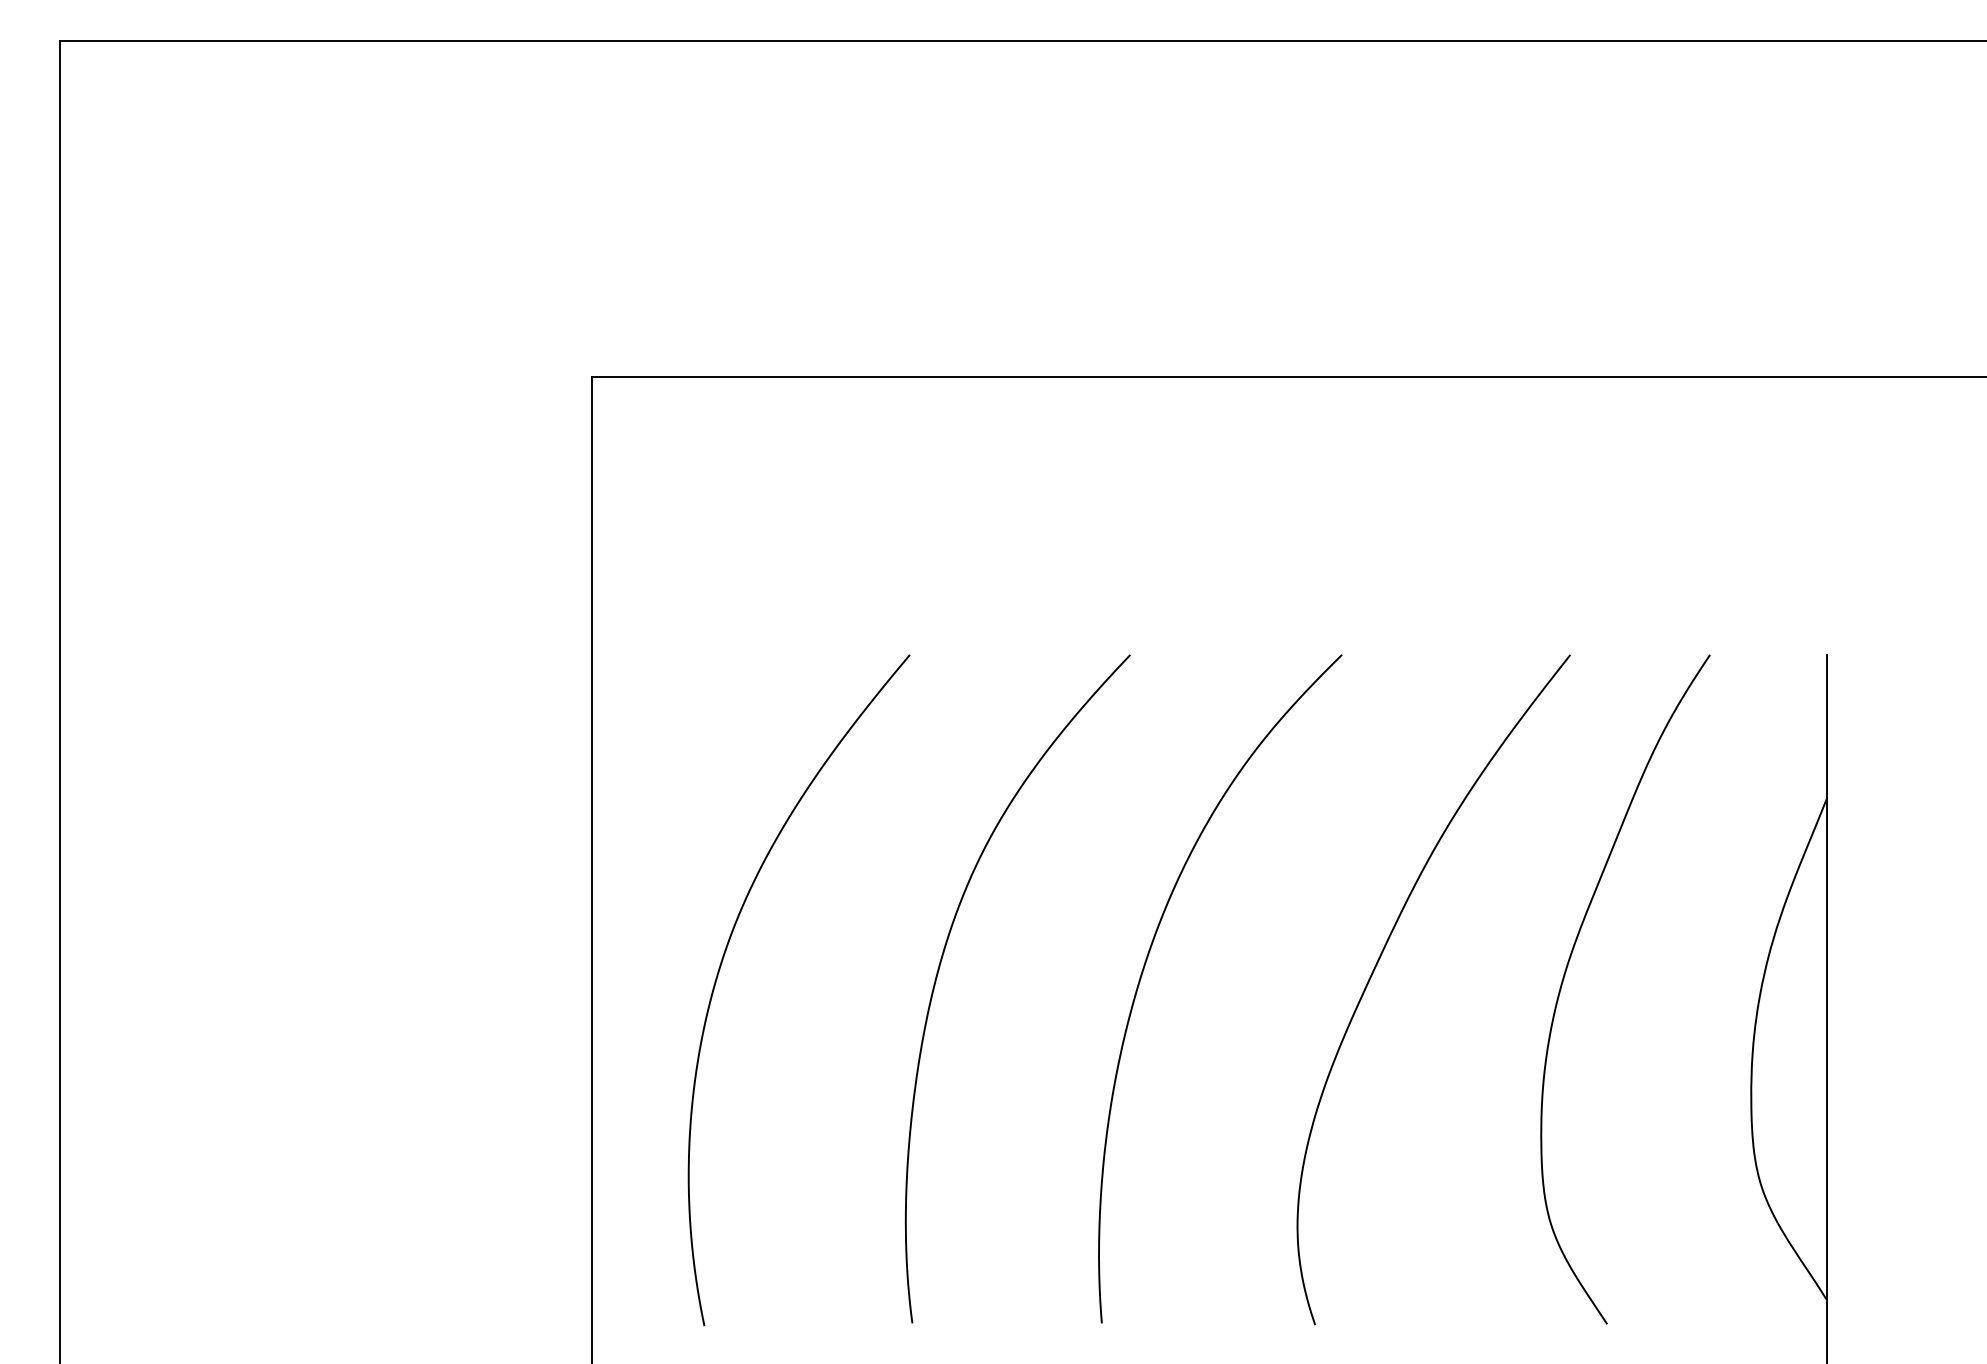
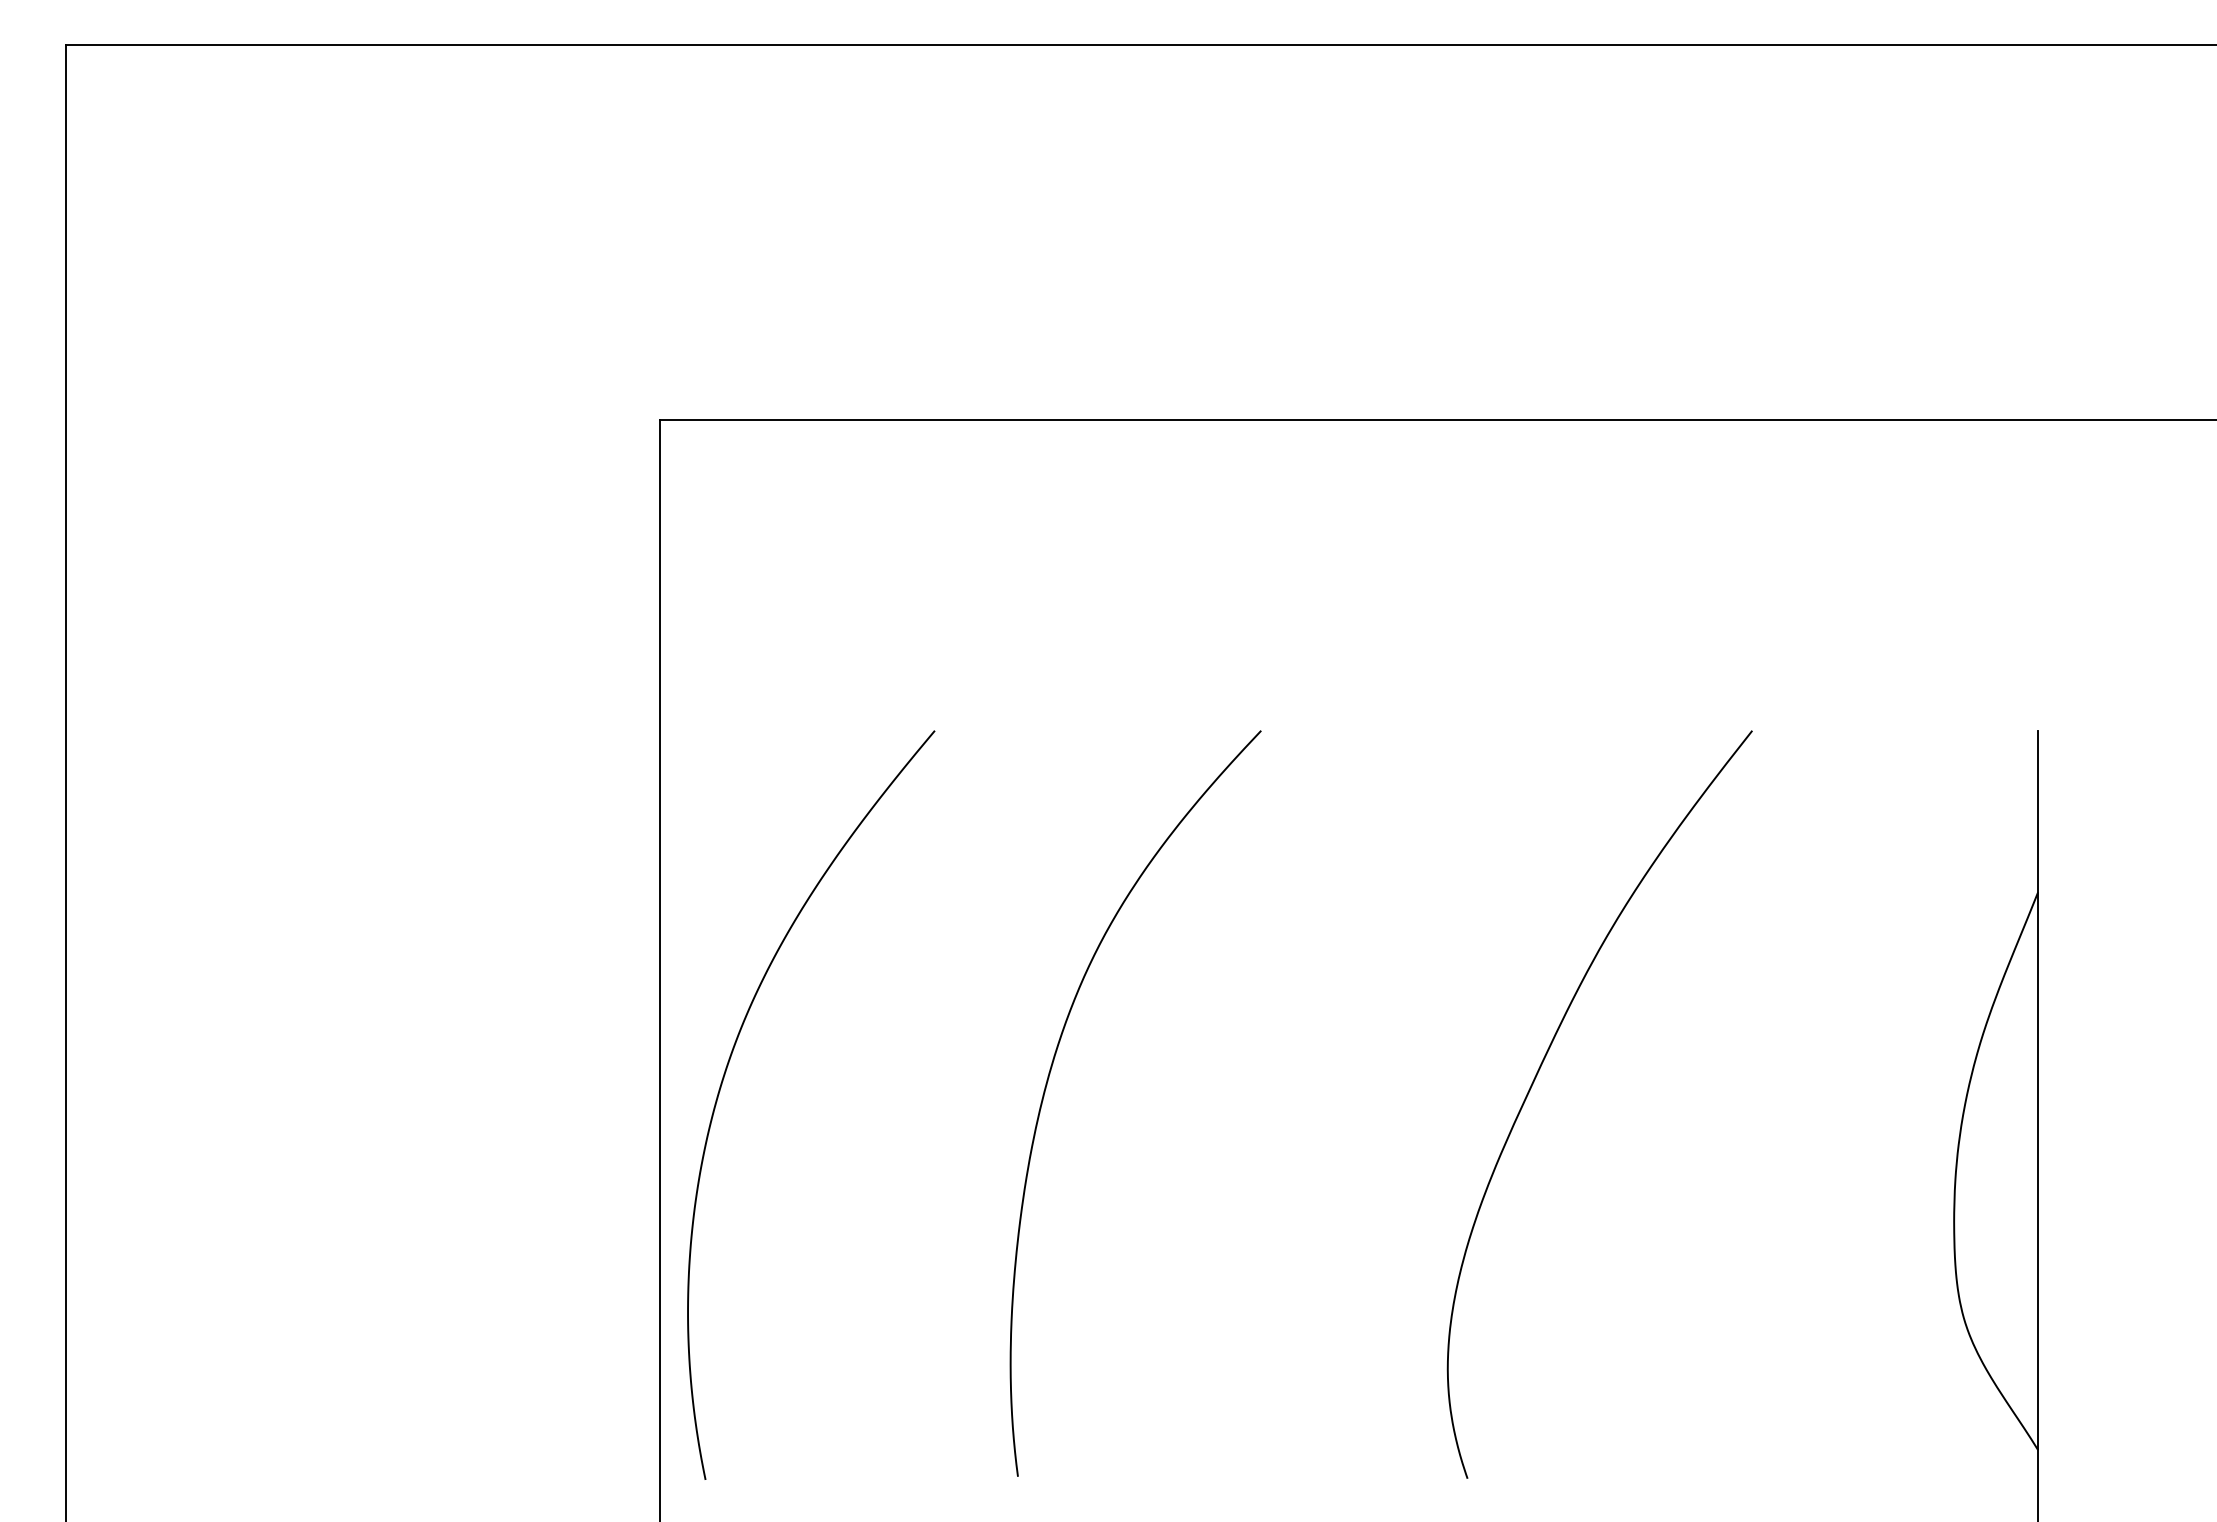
curve: (722, 963) -> (725, 1075), moved
curve: (1146, 963) -> (1279, 1075), removed
curve: (1567, 969) -> (1749, 1081), removed

